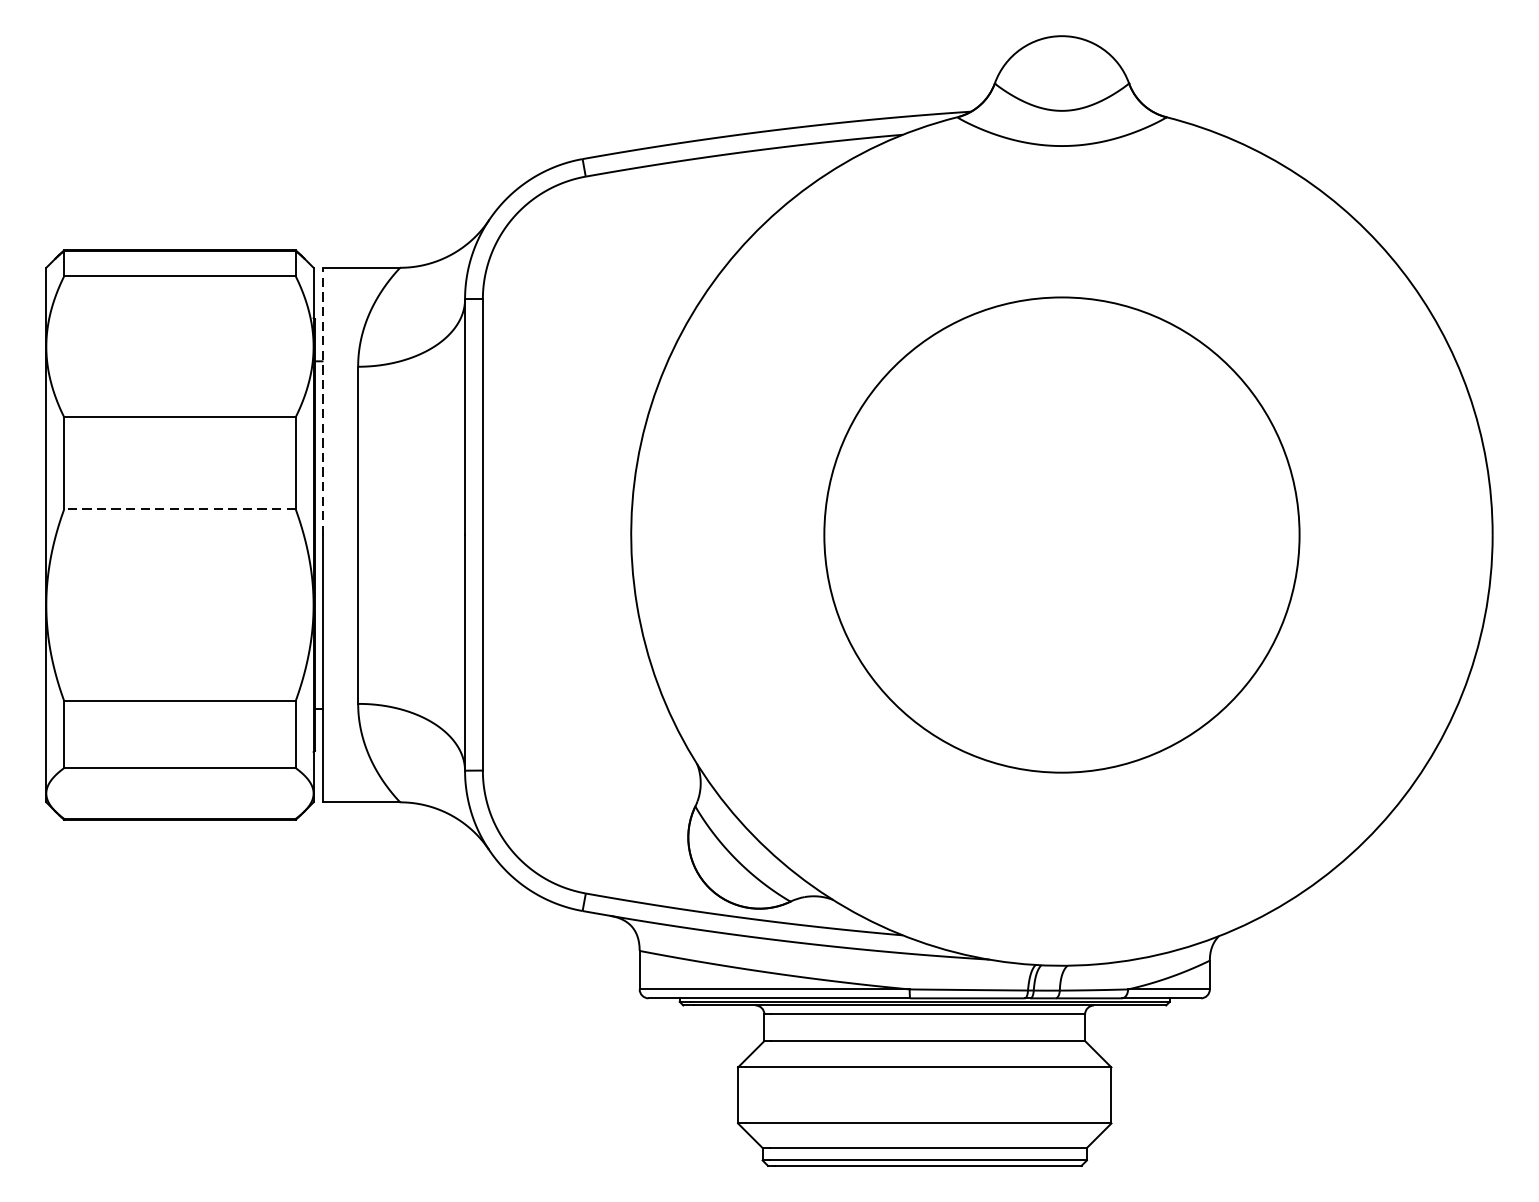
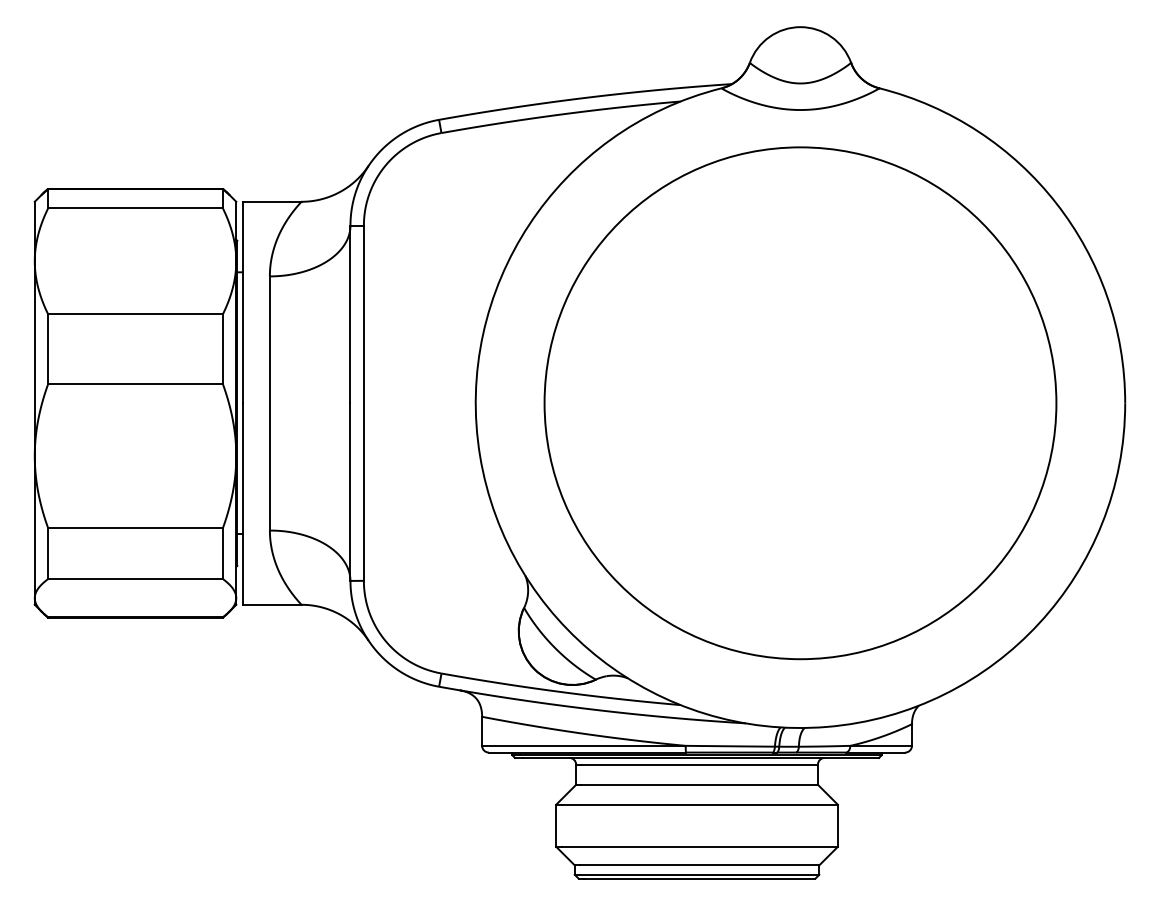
line: (323, 401) -> (243, 302), dashed -> solid
line: (179, 508) -> (135, 383), dashed -> solid
circle: (1061, 535) -> (800, 403), size x1.43

